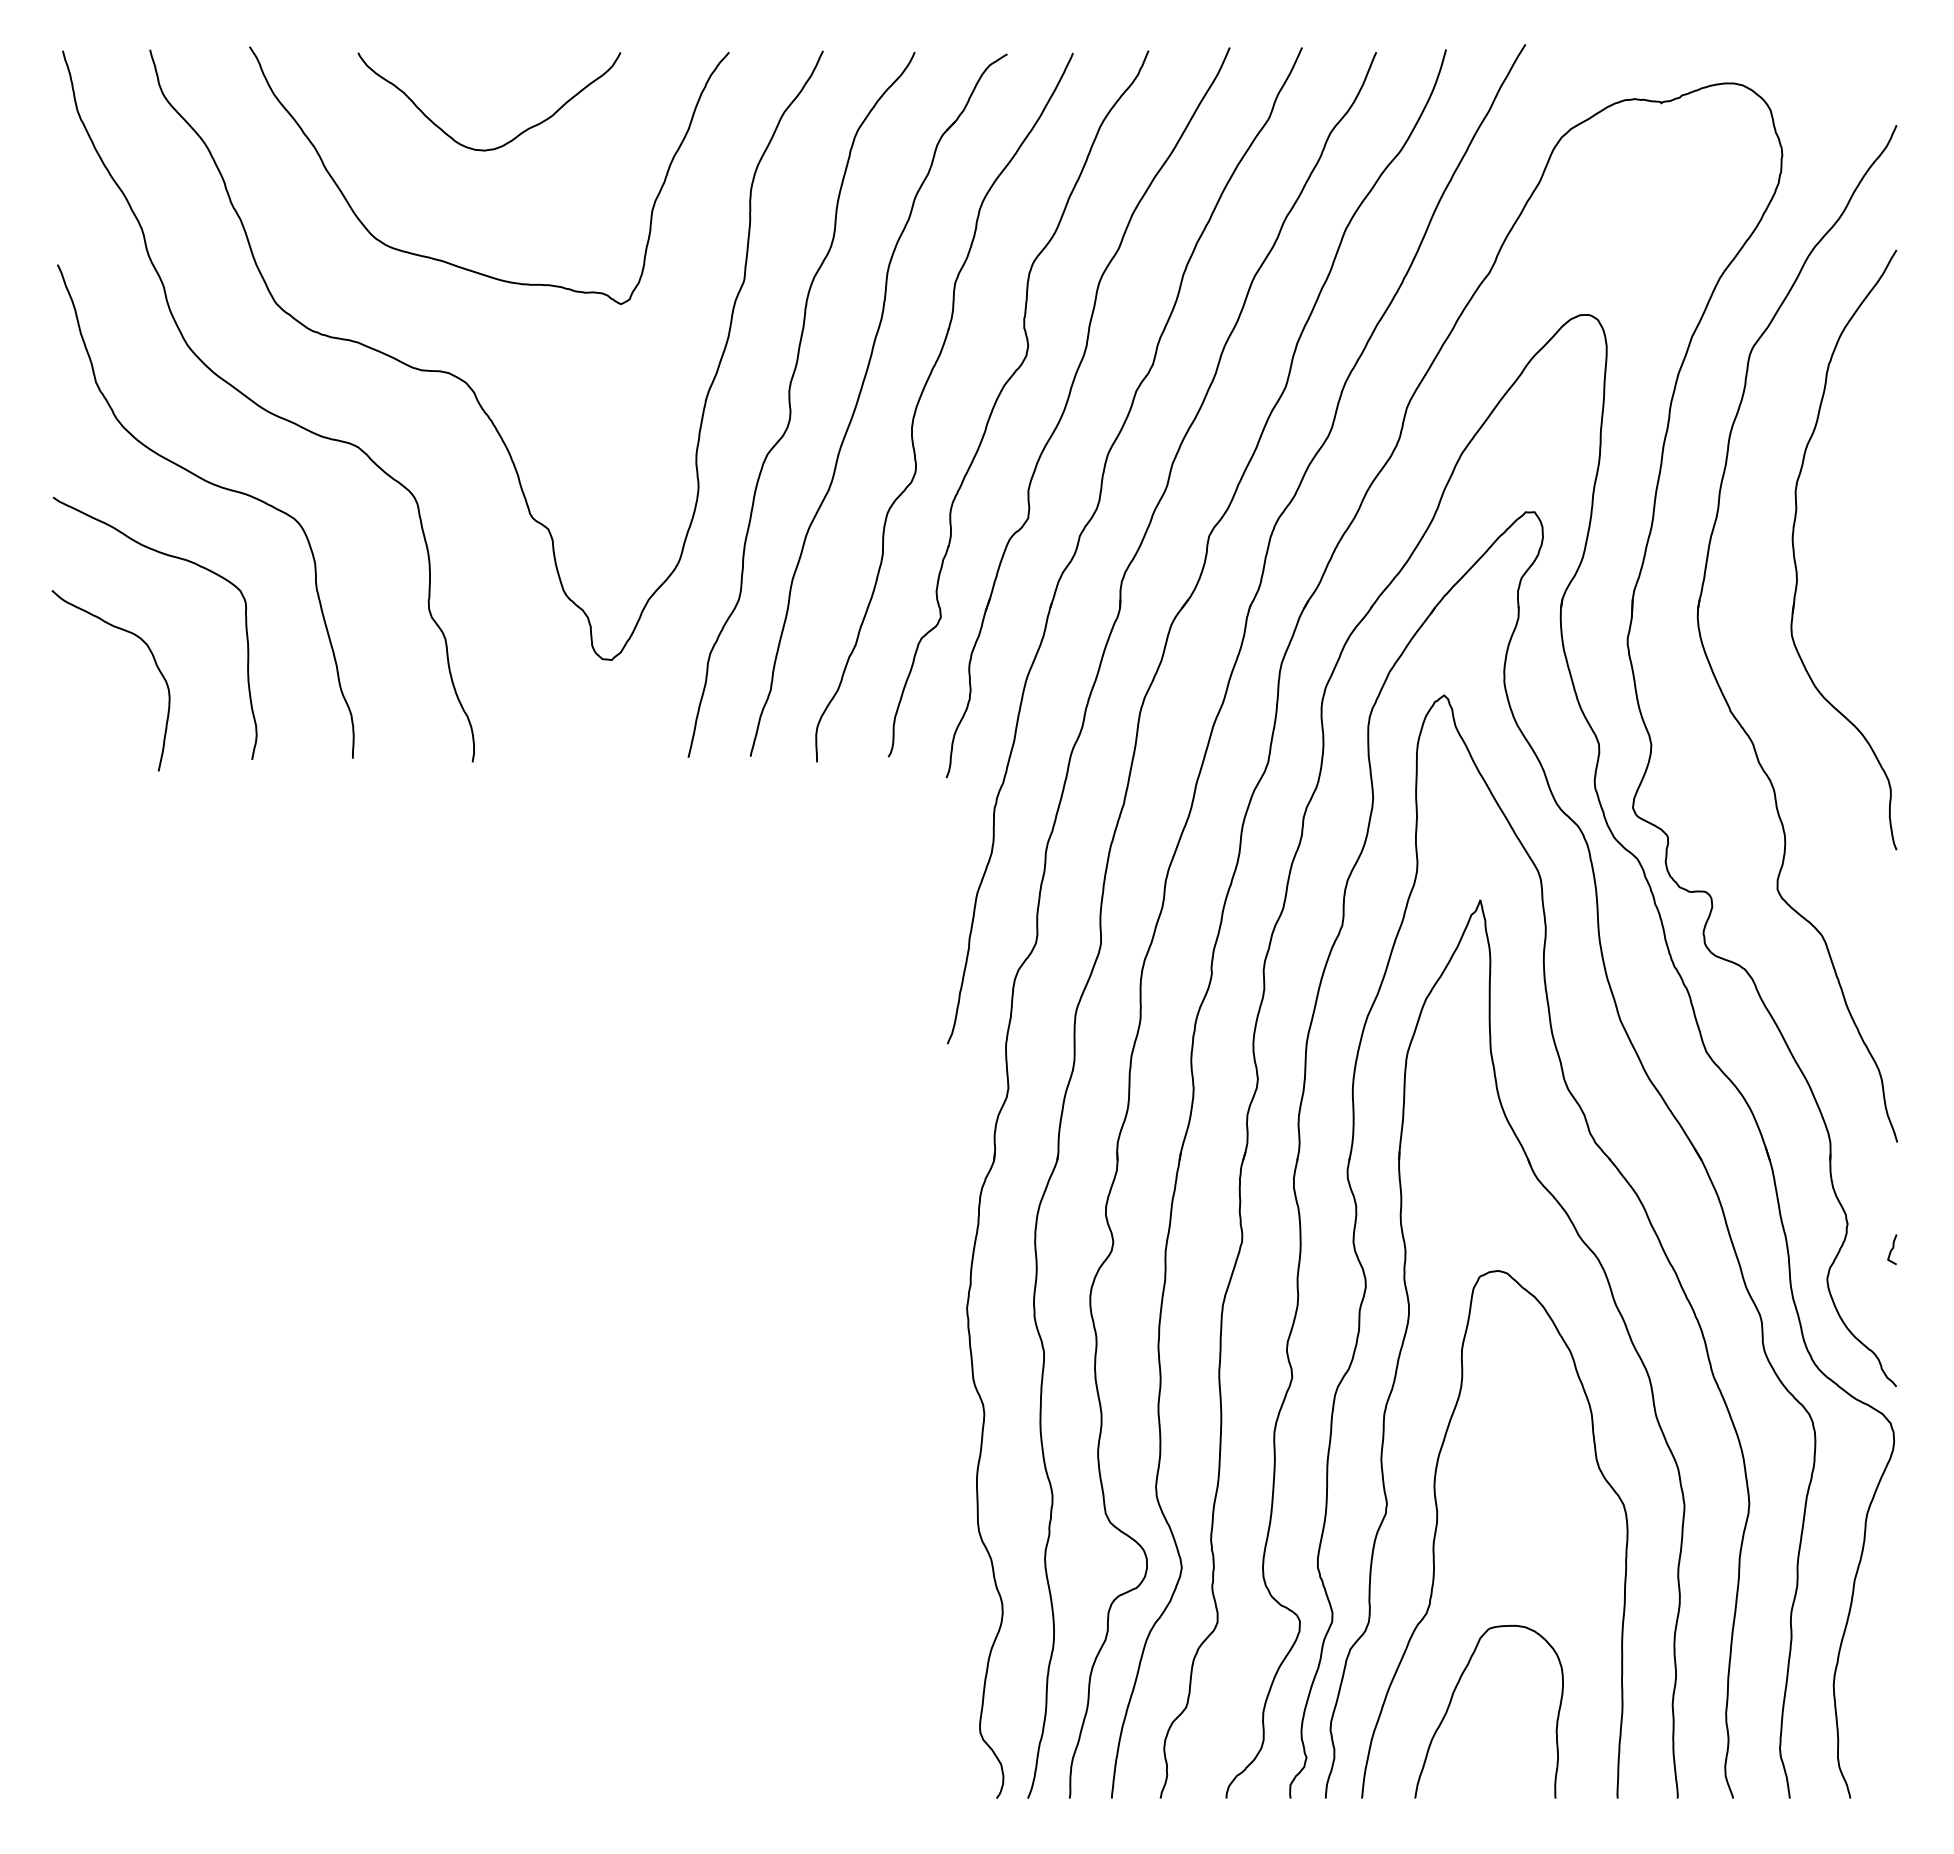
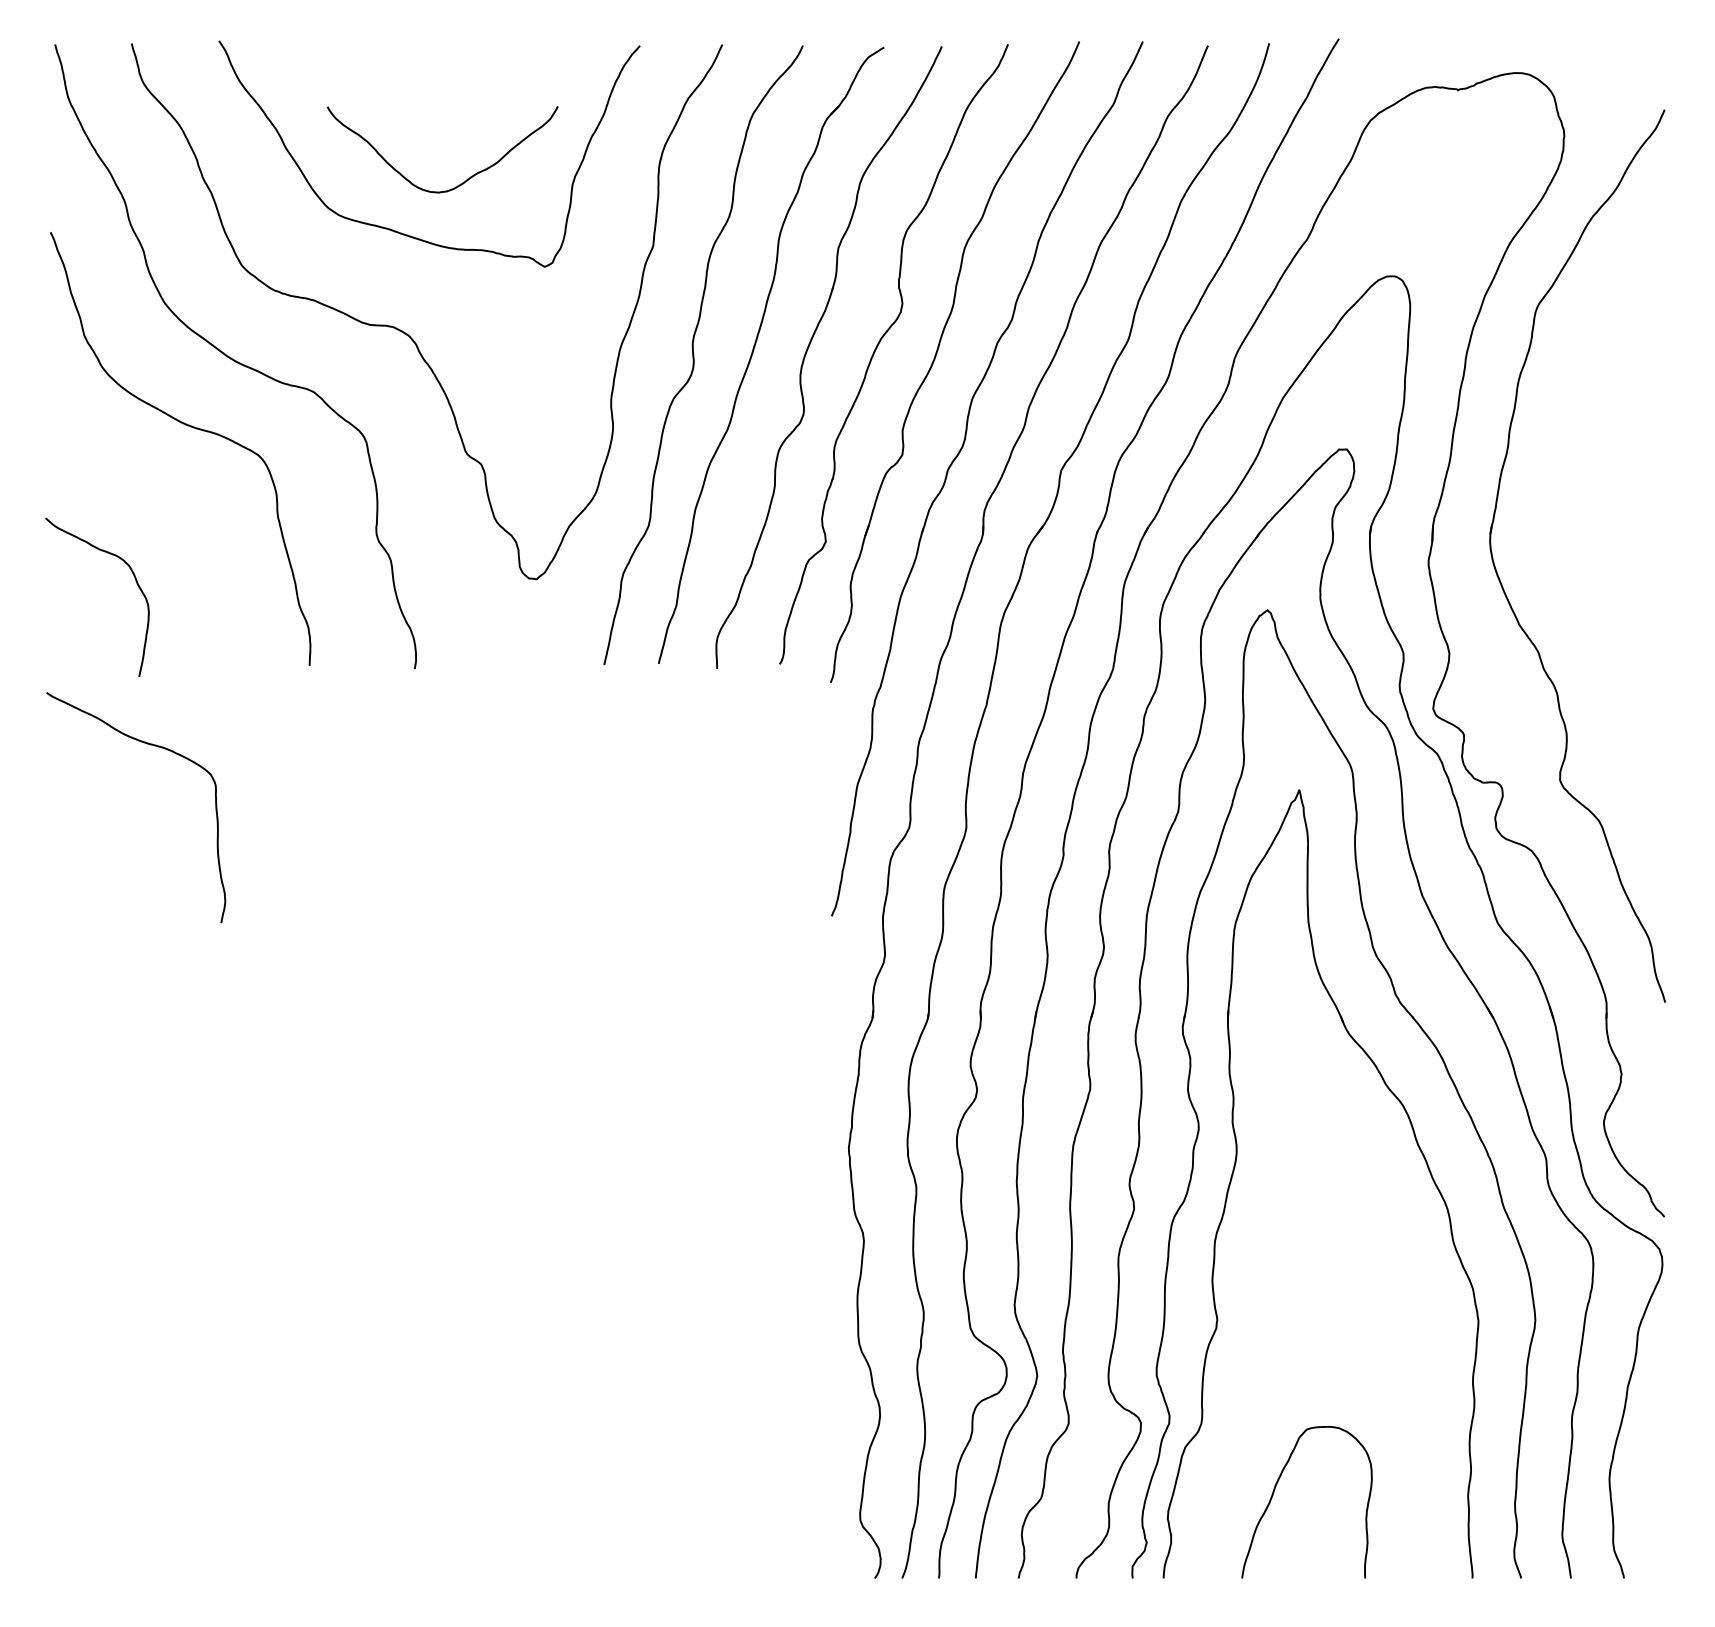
curve: (515, 136) -> (465, 180), moved
part: (1795, 557) -> (1575, 489), removed
curve: (175, 558) -> (154, 746), moved
curve: (1892, 1249) -> (1661, 1096), removed
curve: (1437, 1527) -> (1261, 1340), removed

